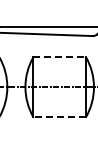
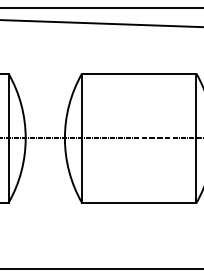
line: (60, 57) -> (140, 73), dashed -> solid
line: (59, 117) -> (138, 203), dashed -> solid

